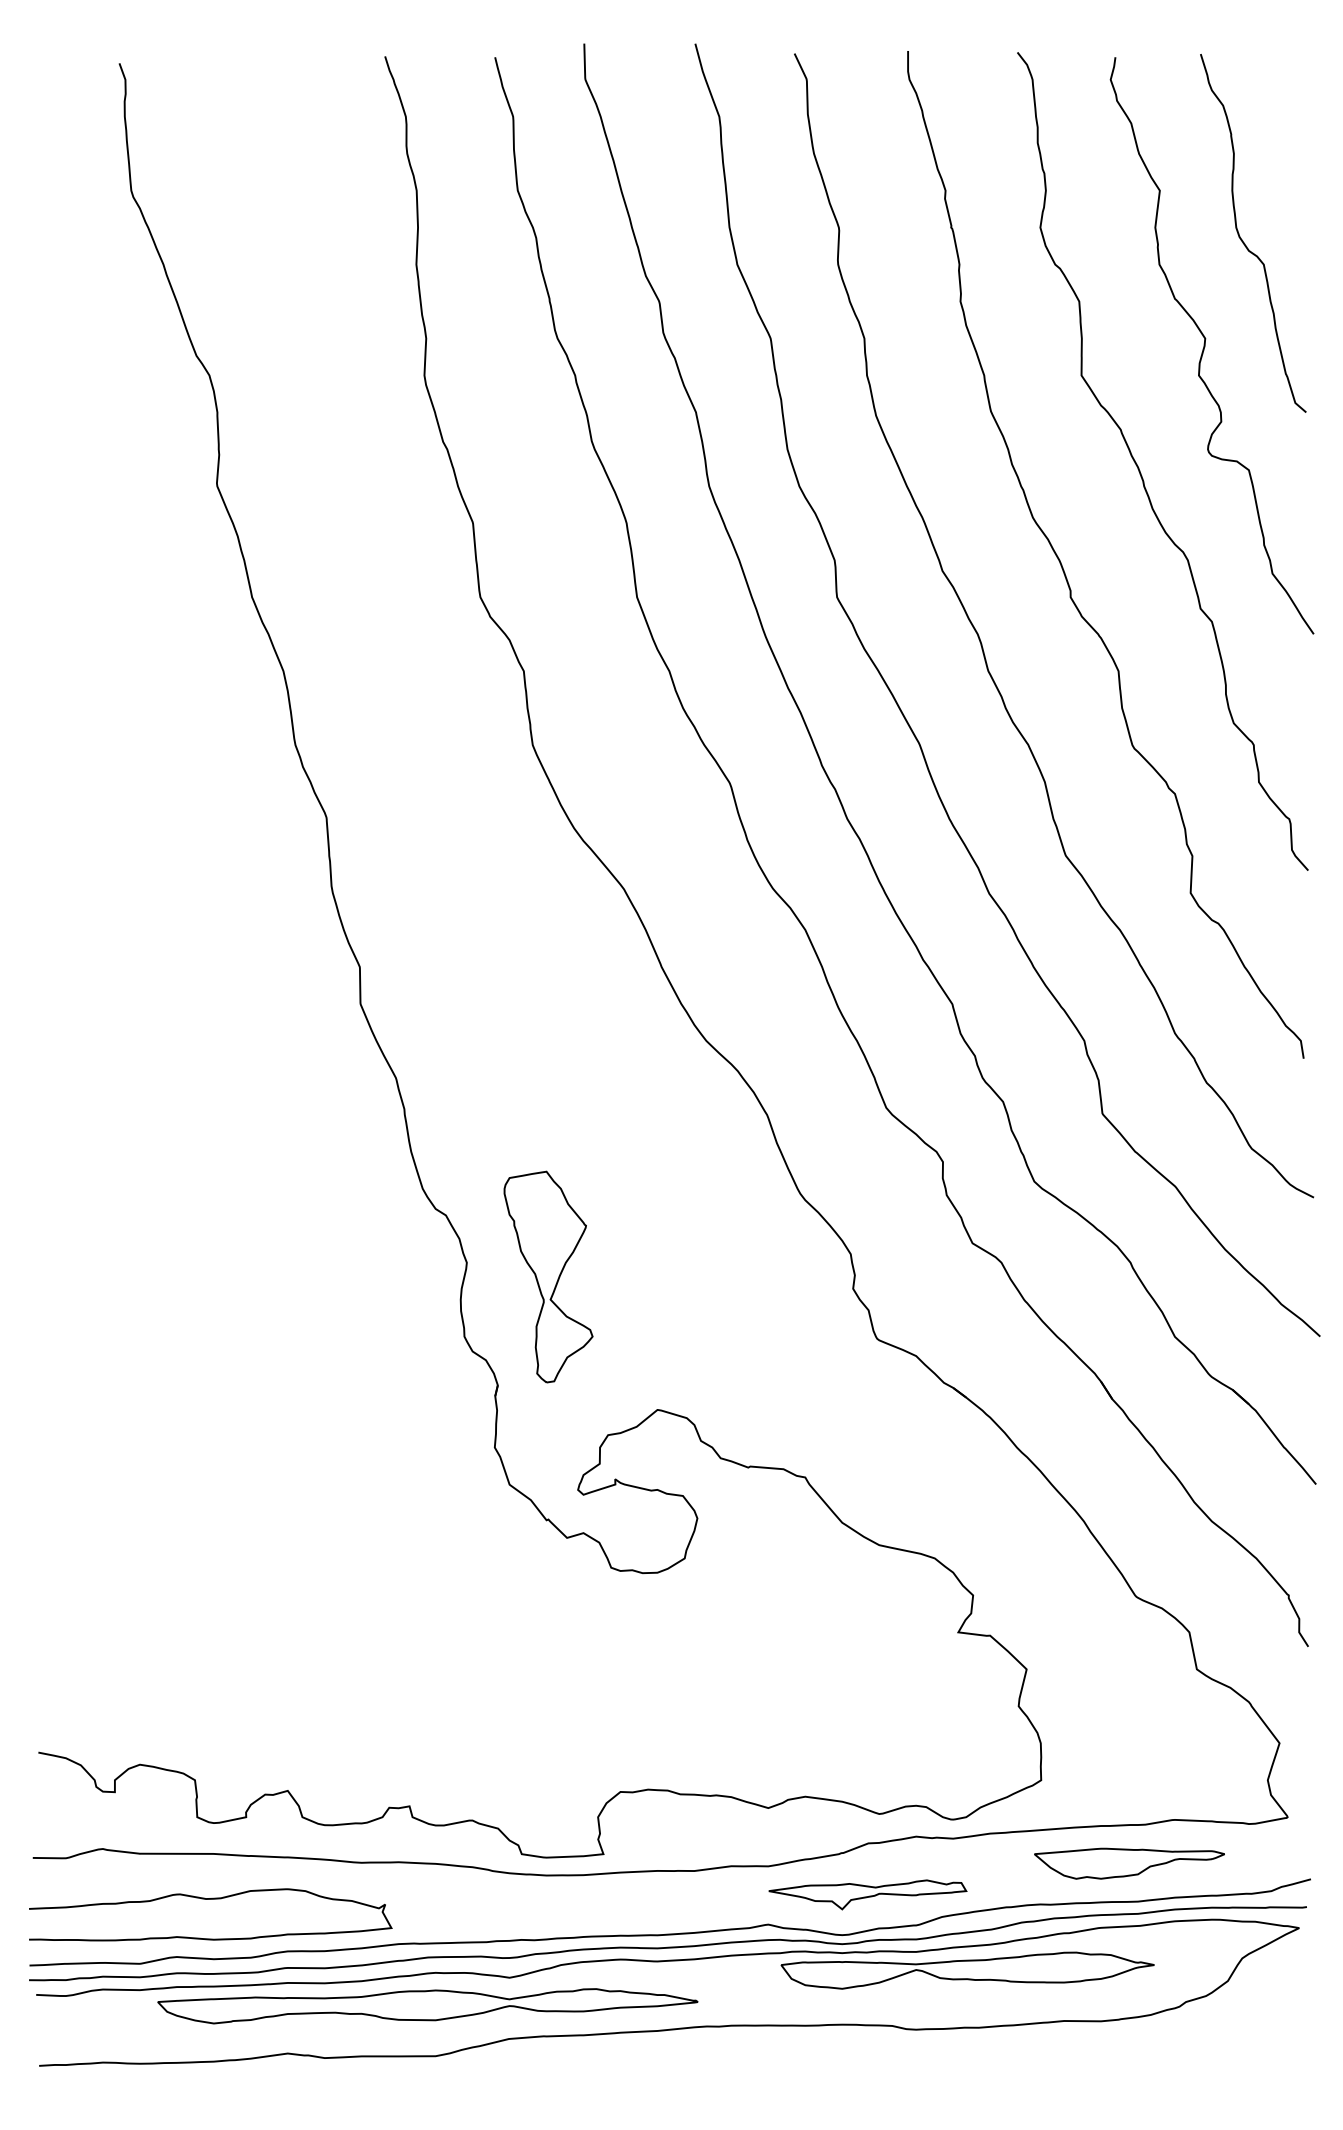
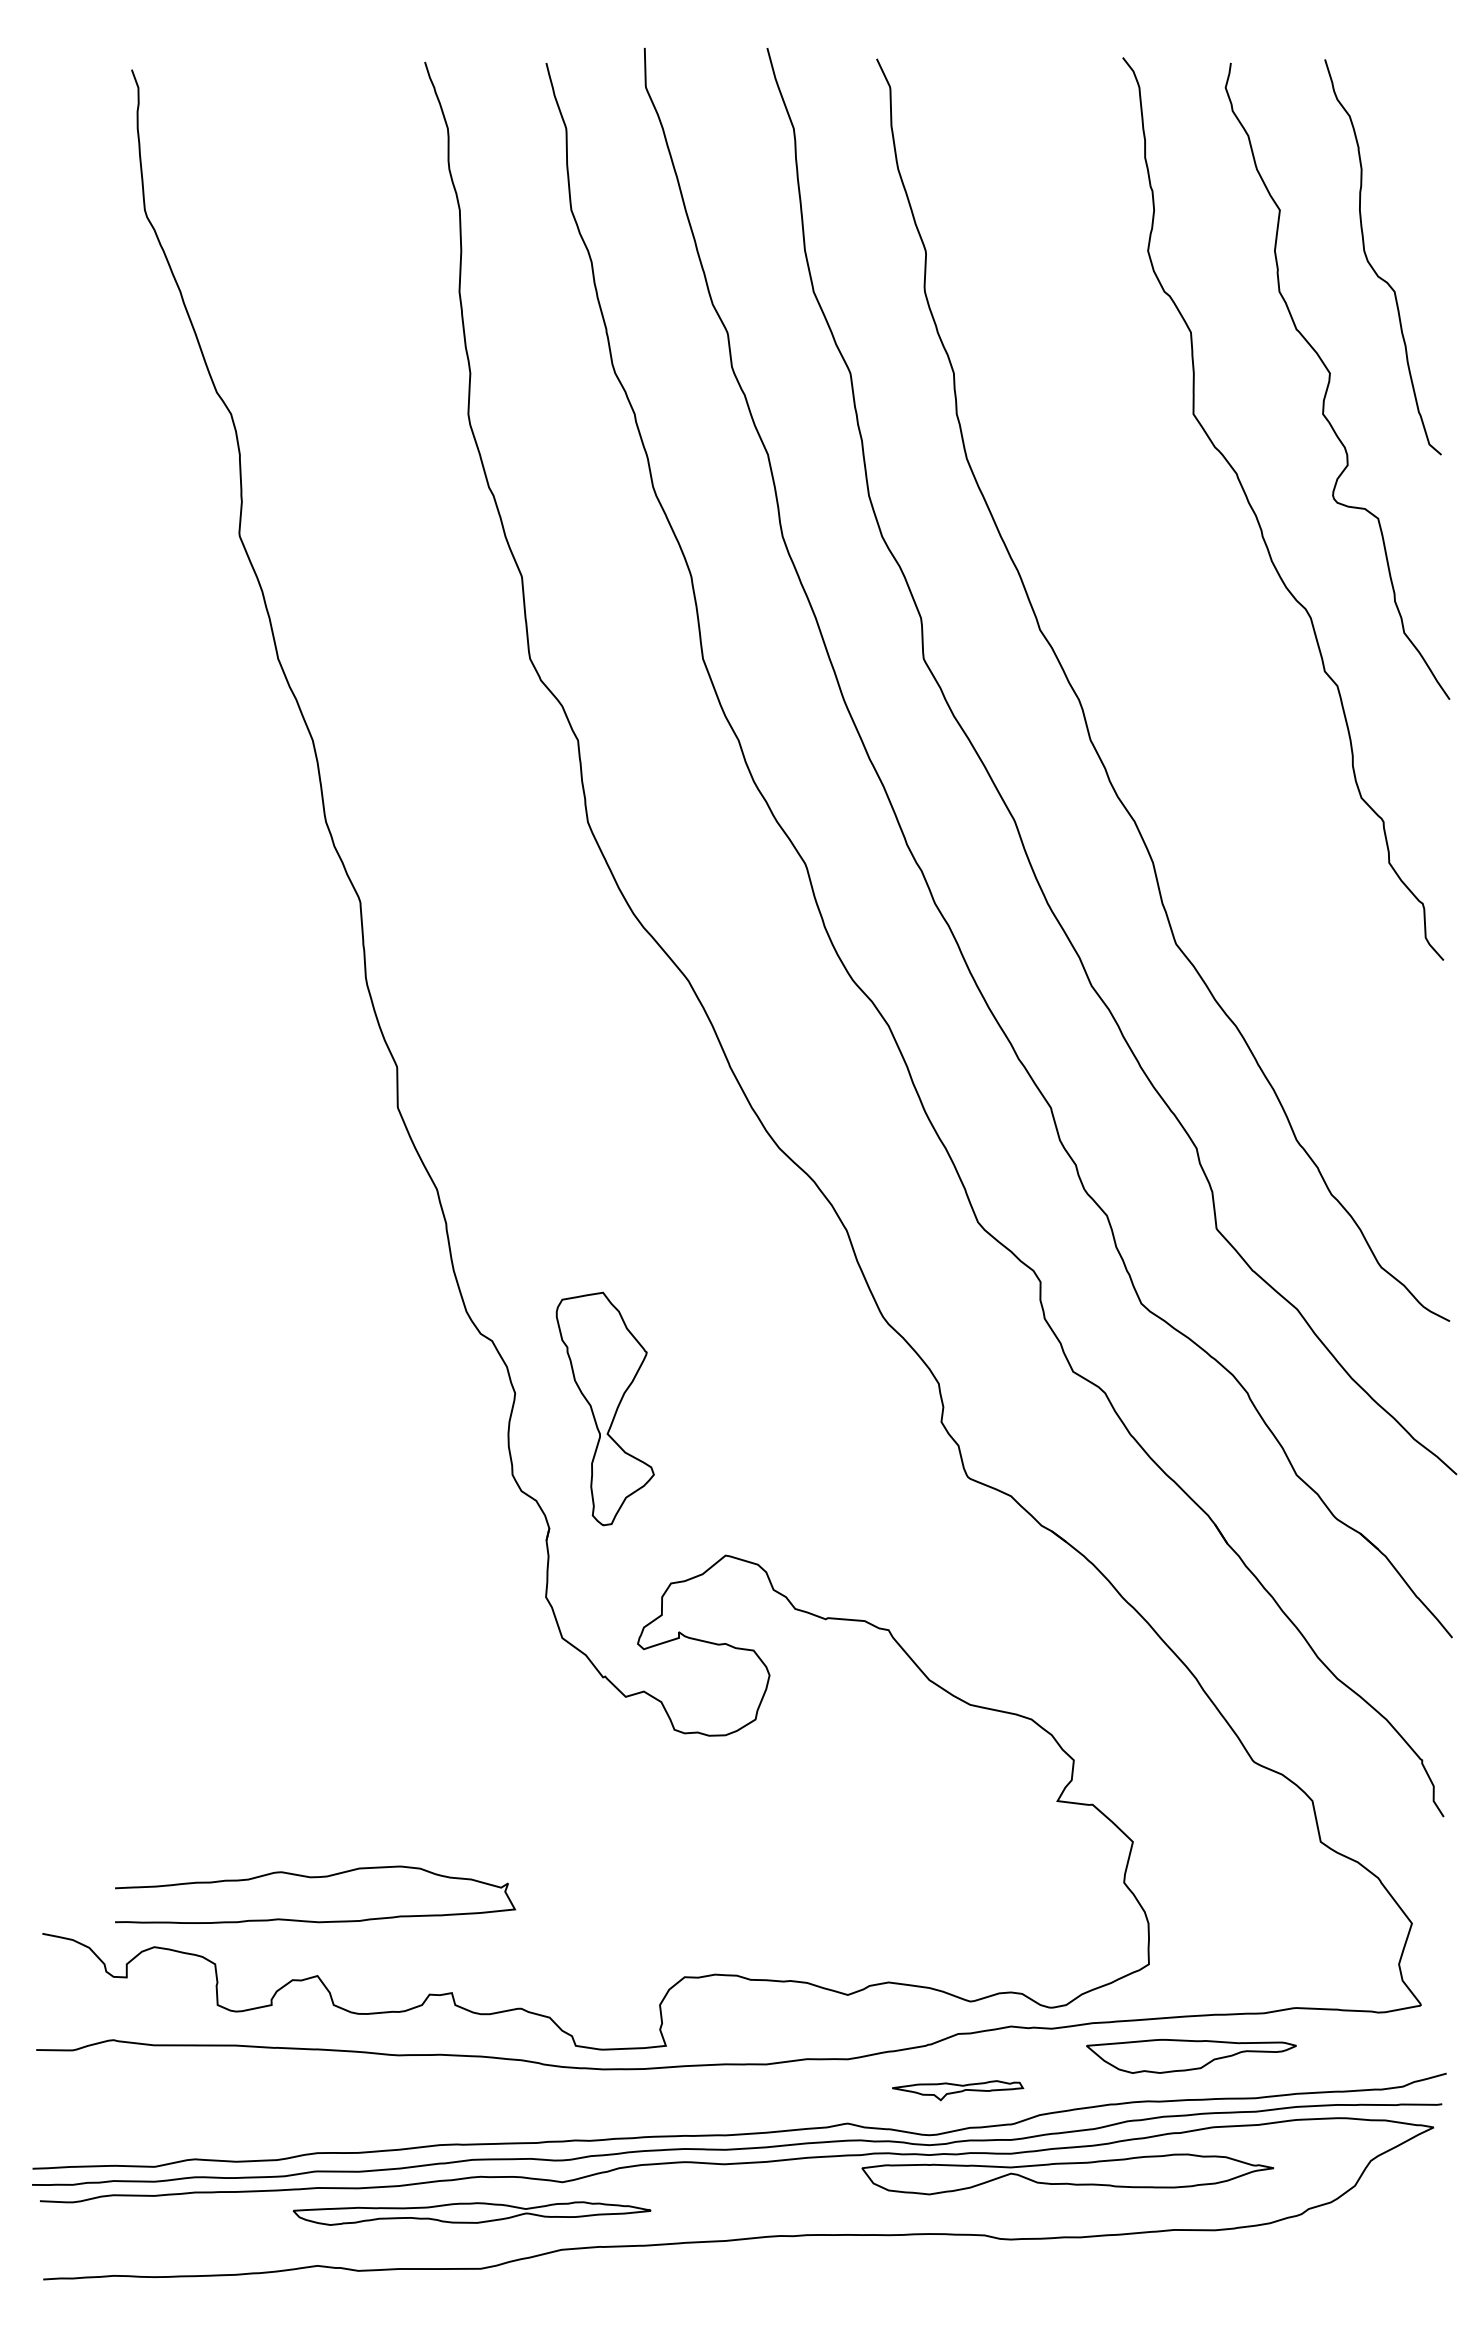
curve: (1064, 569) -> (1174, 628), removed
part: (1129, 1863) -> (1191, 2056), moved
part: (867, 1894) -> (957, 2090), size x0.6
curve: (210, 1900) -> (315, 1878), moved
part: (427, 2006) -> (471, 2213), size x0.6

